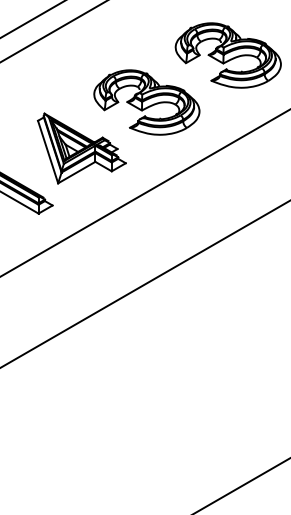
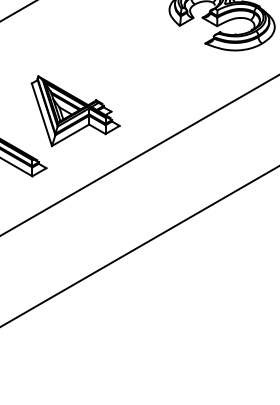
part: (146, 102) -> (140, 65), removed

